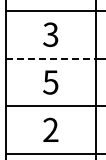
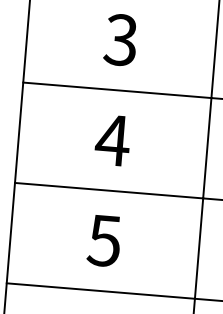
line: (51, 58) -> (118, 90), dashed -> solid
text: (50, 82) -> (112, 140), 5 -> 4
text: (50, 129) -> (104, 239), 2 -> 5

